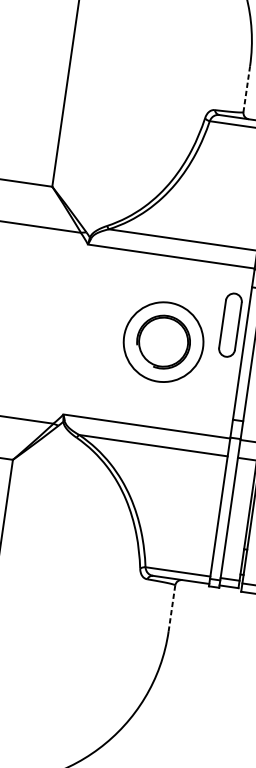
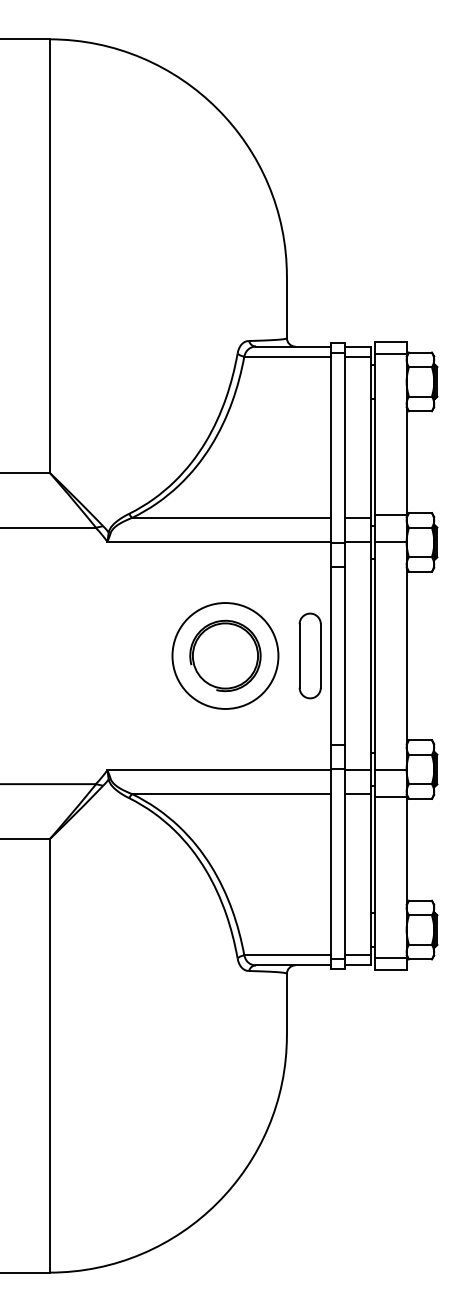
line: (246, 89) -> (286, 307), dashed -> solid
part: (229, 324) -> (309, 655), moved
line: (171, 608) -> (286, 1004), dashed -> solid

